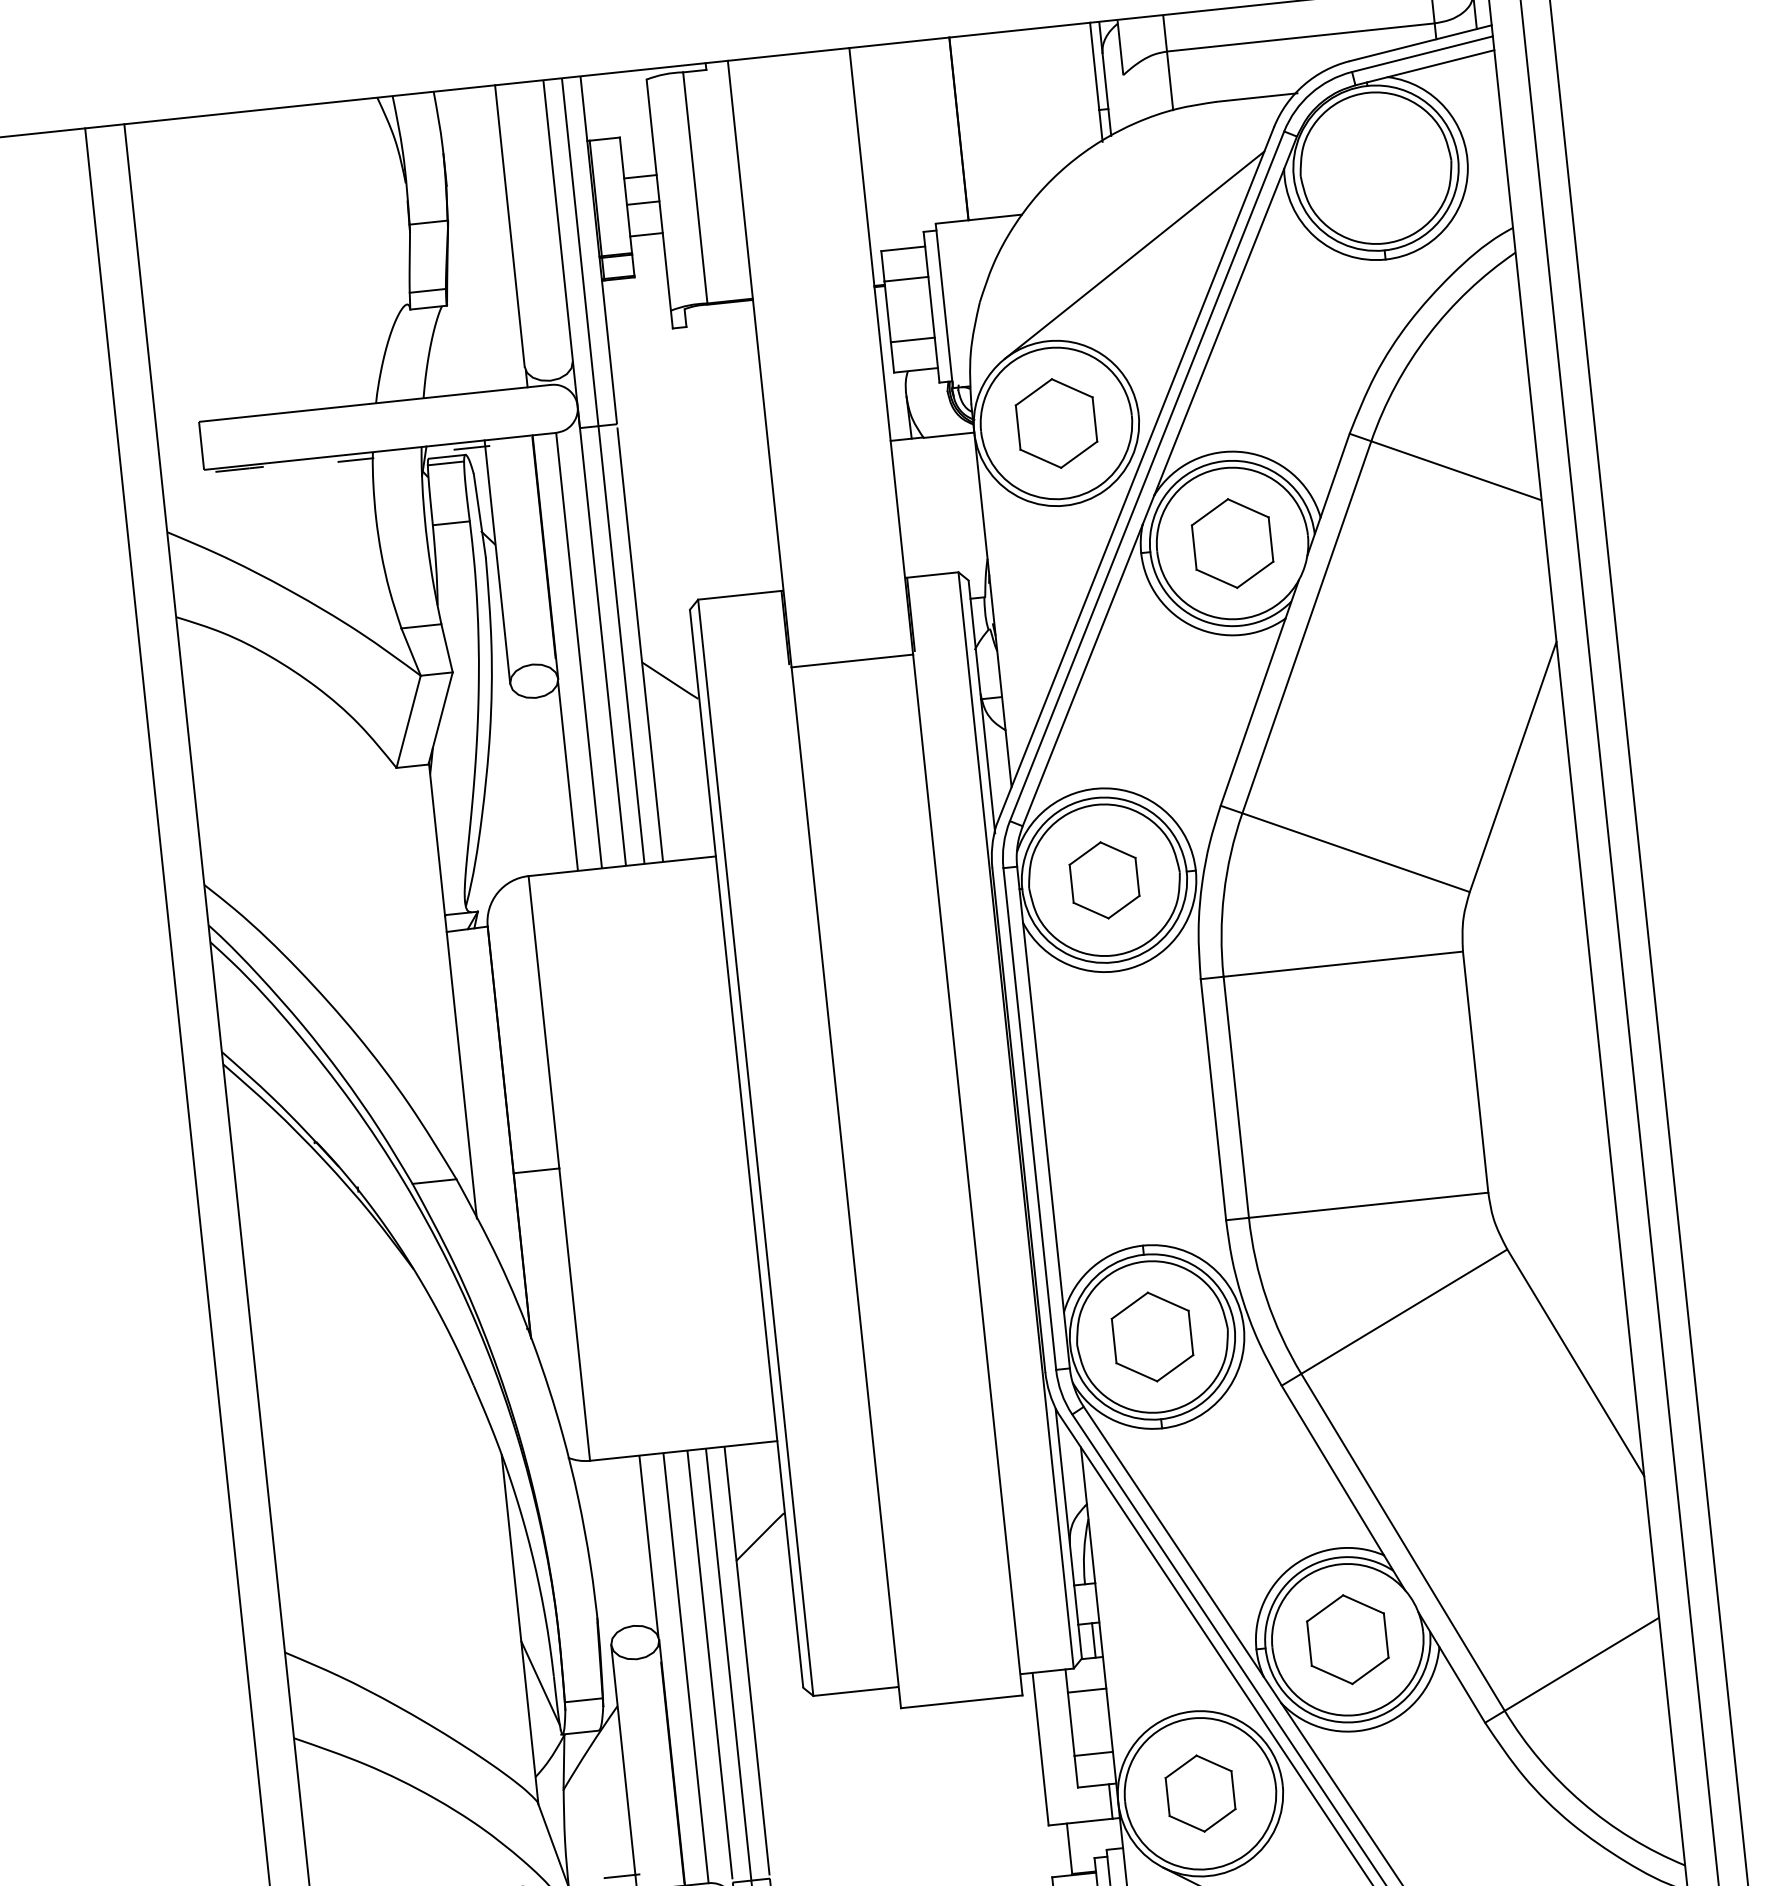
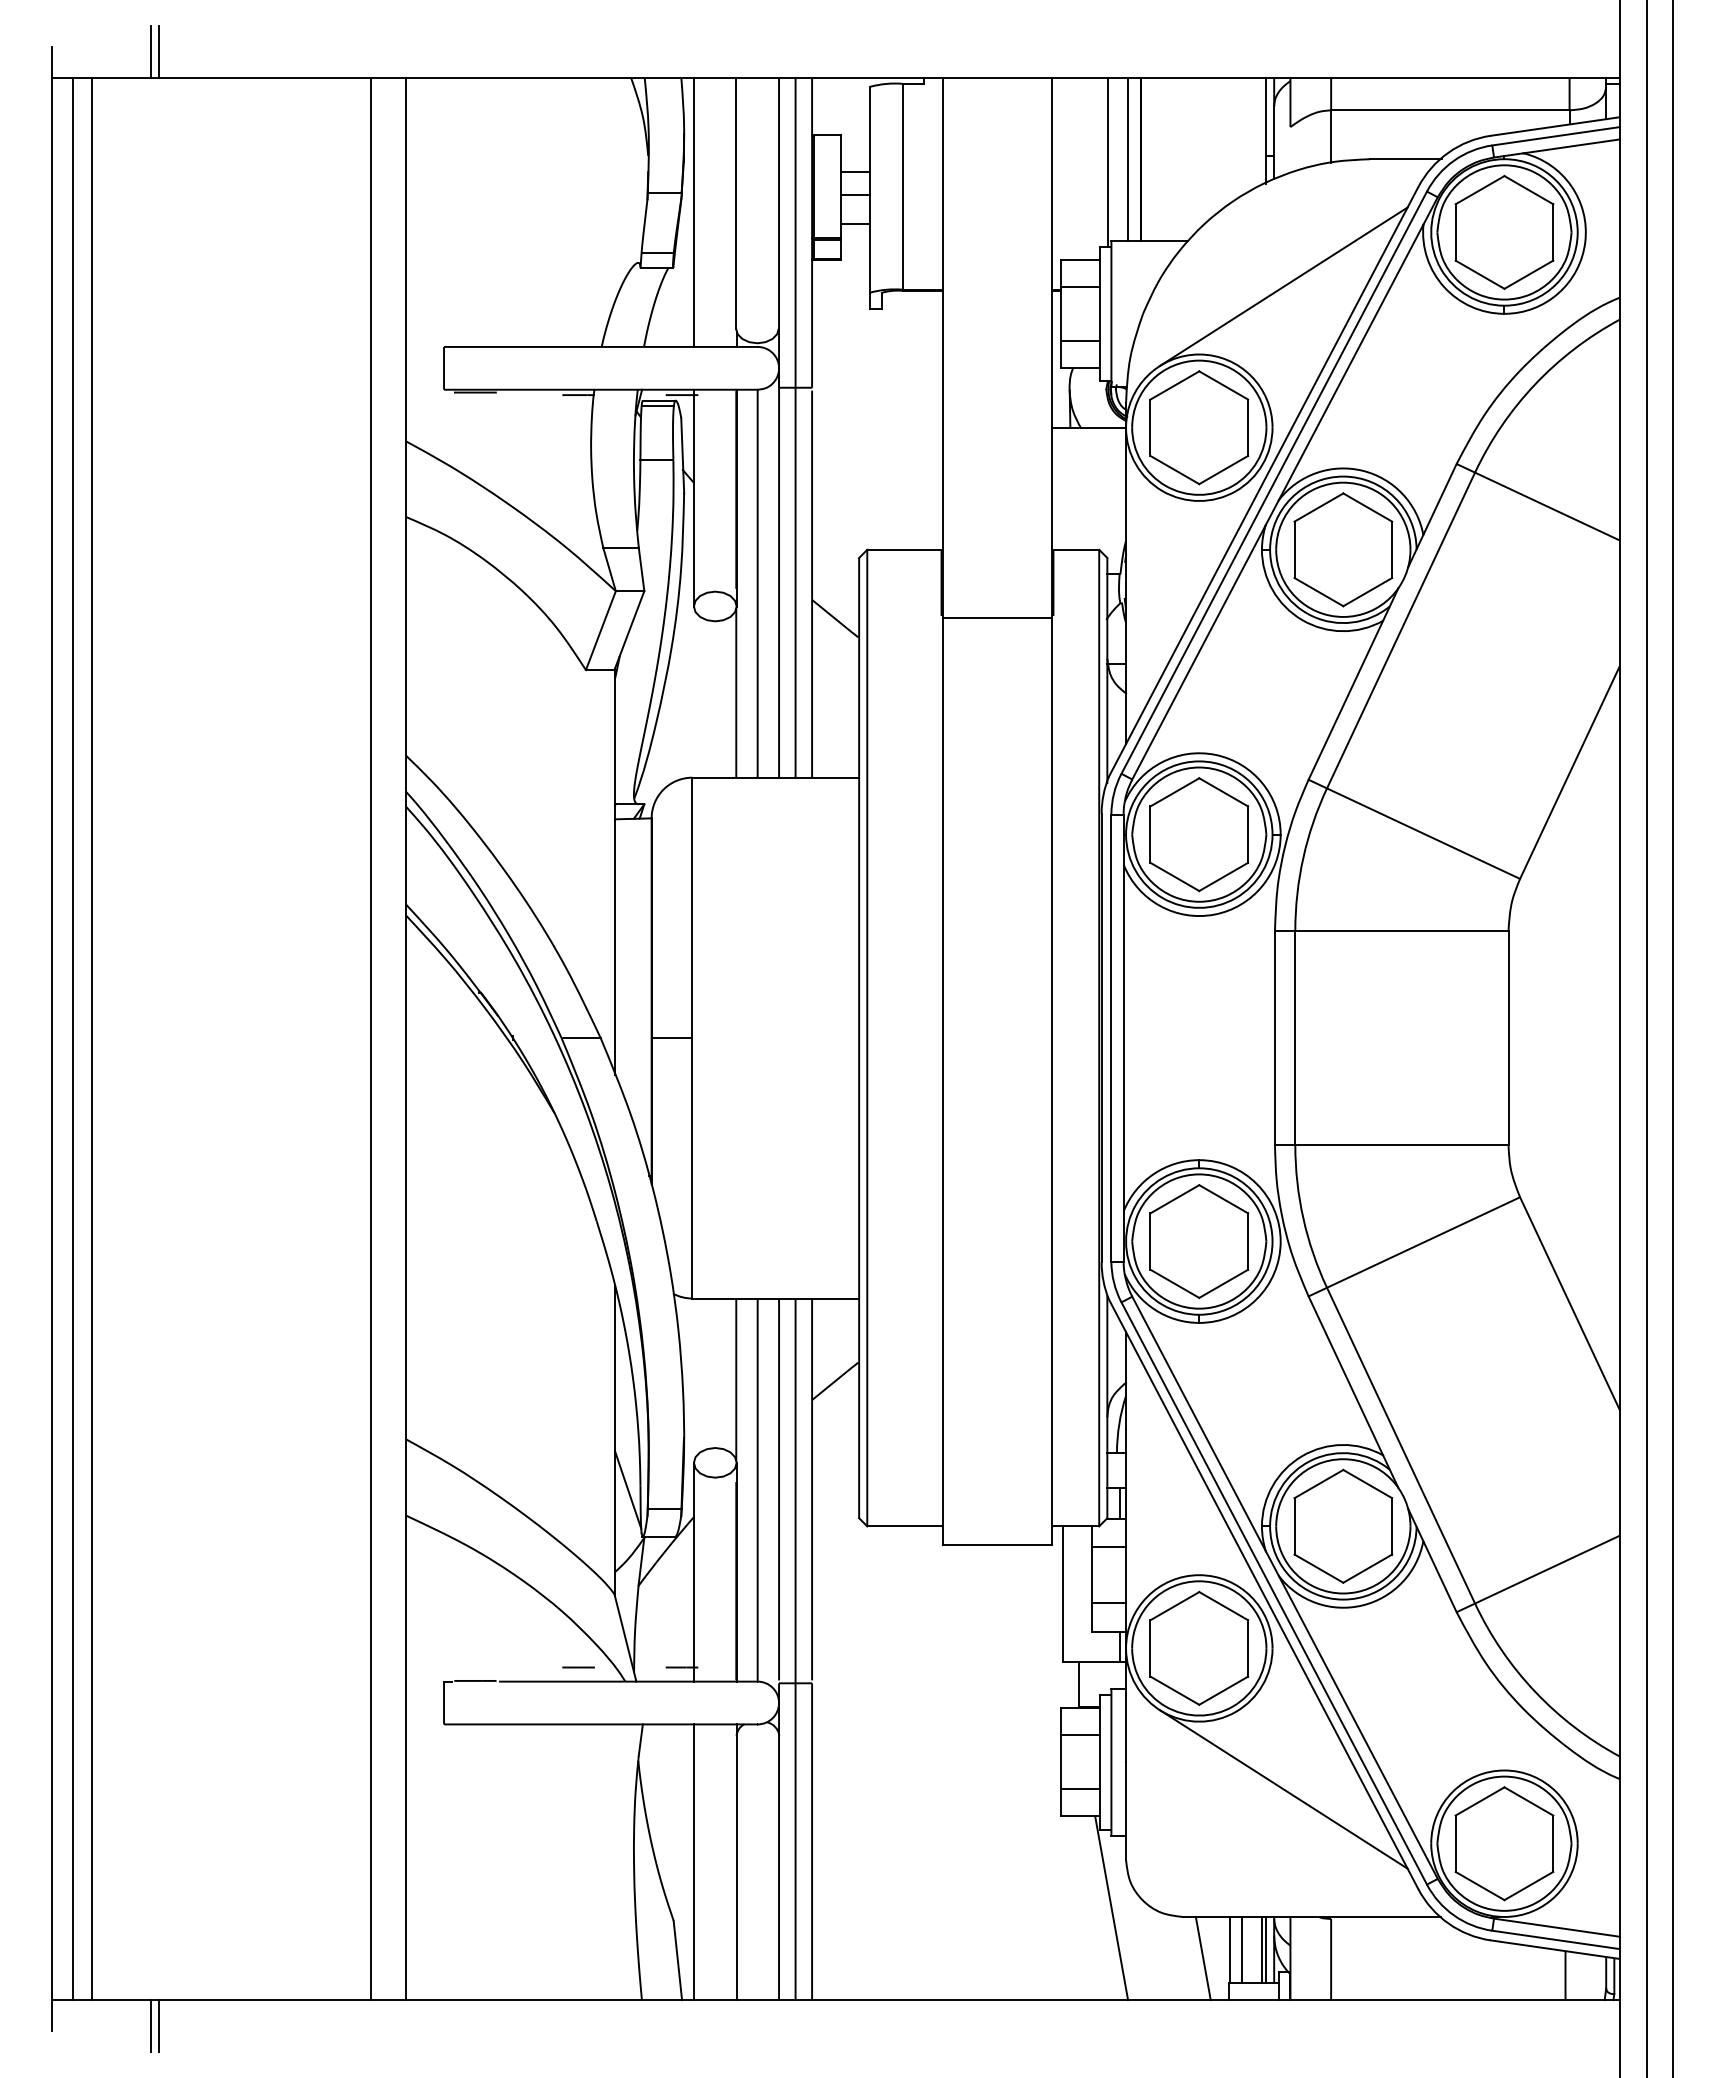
line: (945, 129) -> (1128, 158), added
line: (921, 135) -> (1107, 161), added
part: (1375, 167) -> (1504, 231), added
line: (463, 240) -> (693, 211), added
part: (1056, 423) -> (1199, 427), size x1.43
part: (1232, 543) -> (1343, 549), size x1.43
part: (1104, 880) -> (1199, 834), size x1.67
part: (1152, 1336) -> (1199, 1241), size x1.43
part: (1347, 1638) -> (1343, 1525), size x1.43
part: (1200, 1792) -> (1199, 1647), size x1.67

